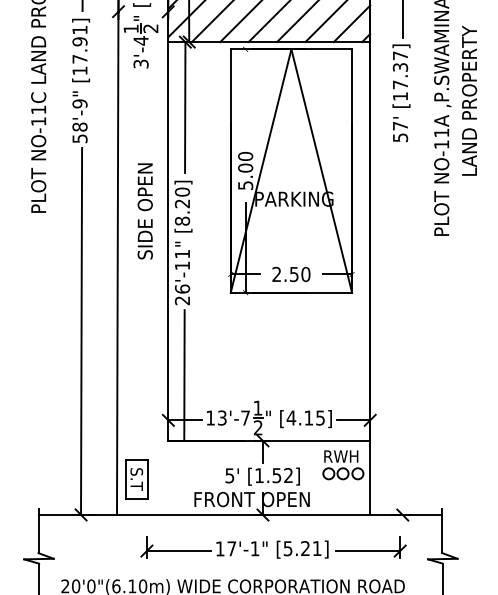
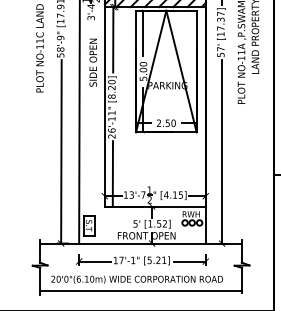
line: (245, 92) -> (143, 32), added
text: (143, 210) -> (92, 62), moved
line: (403, 330) -> (222, 151), added
part: (273, 546) -> (142, 259), moved

